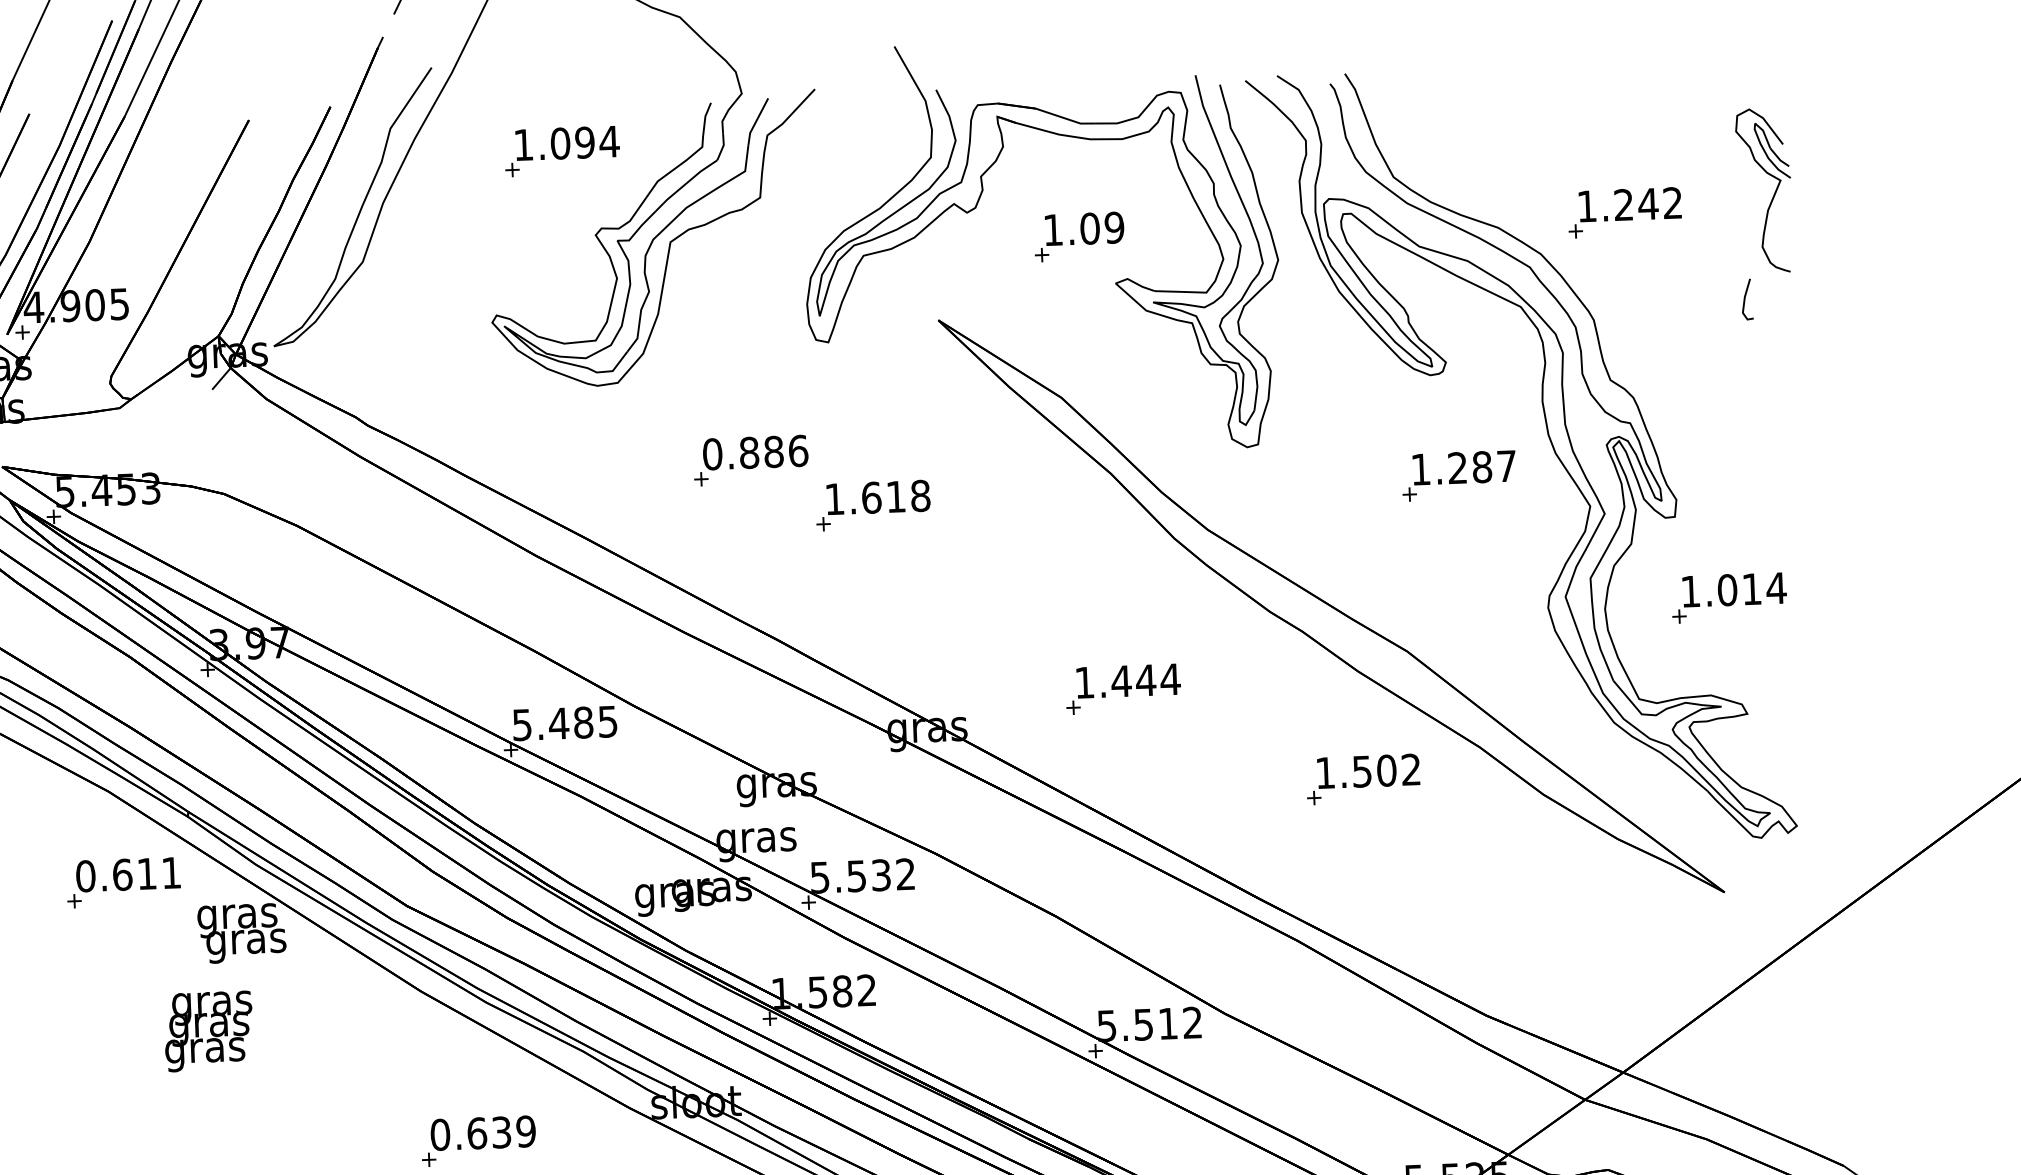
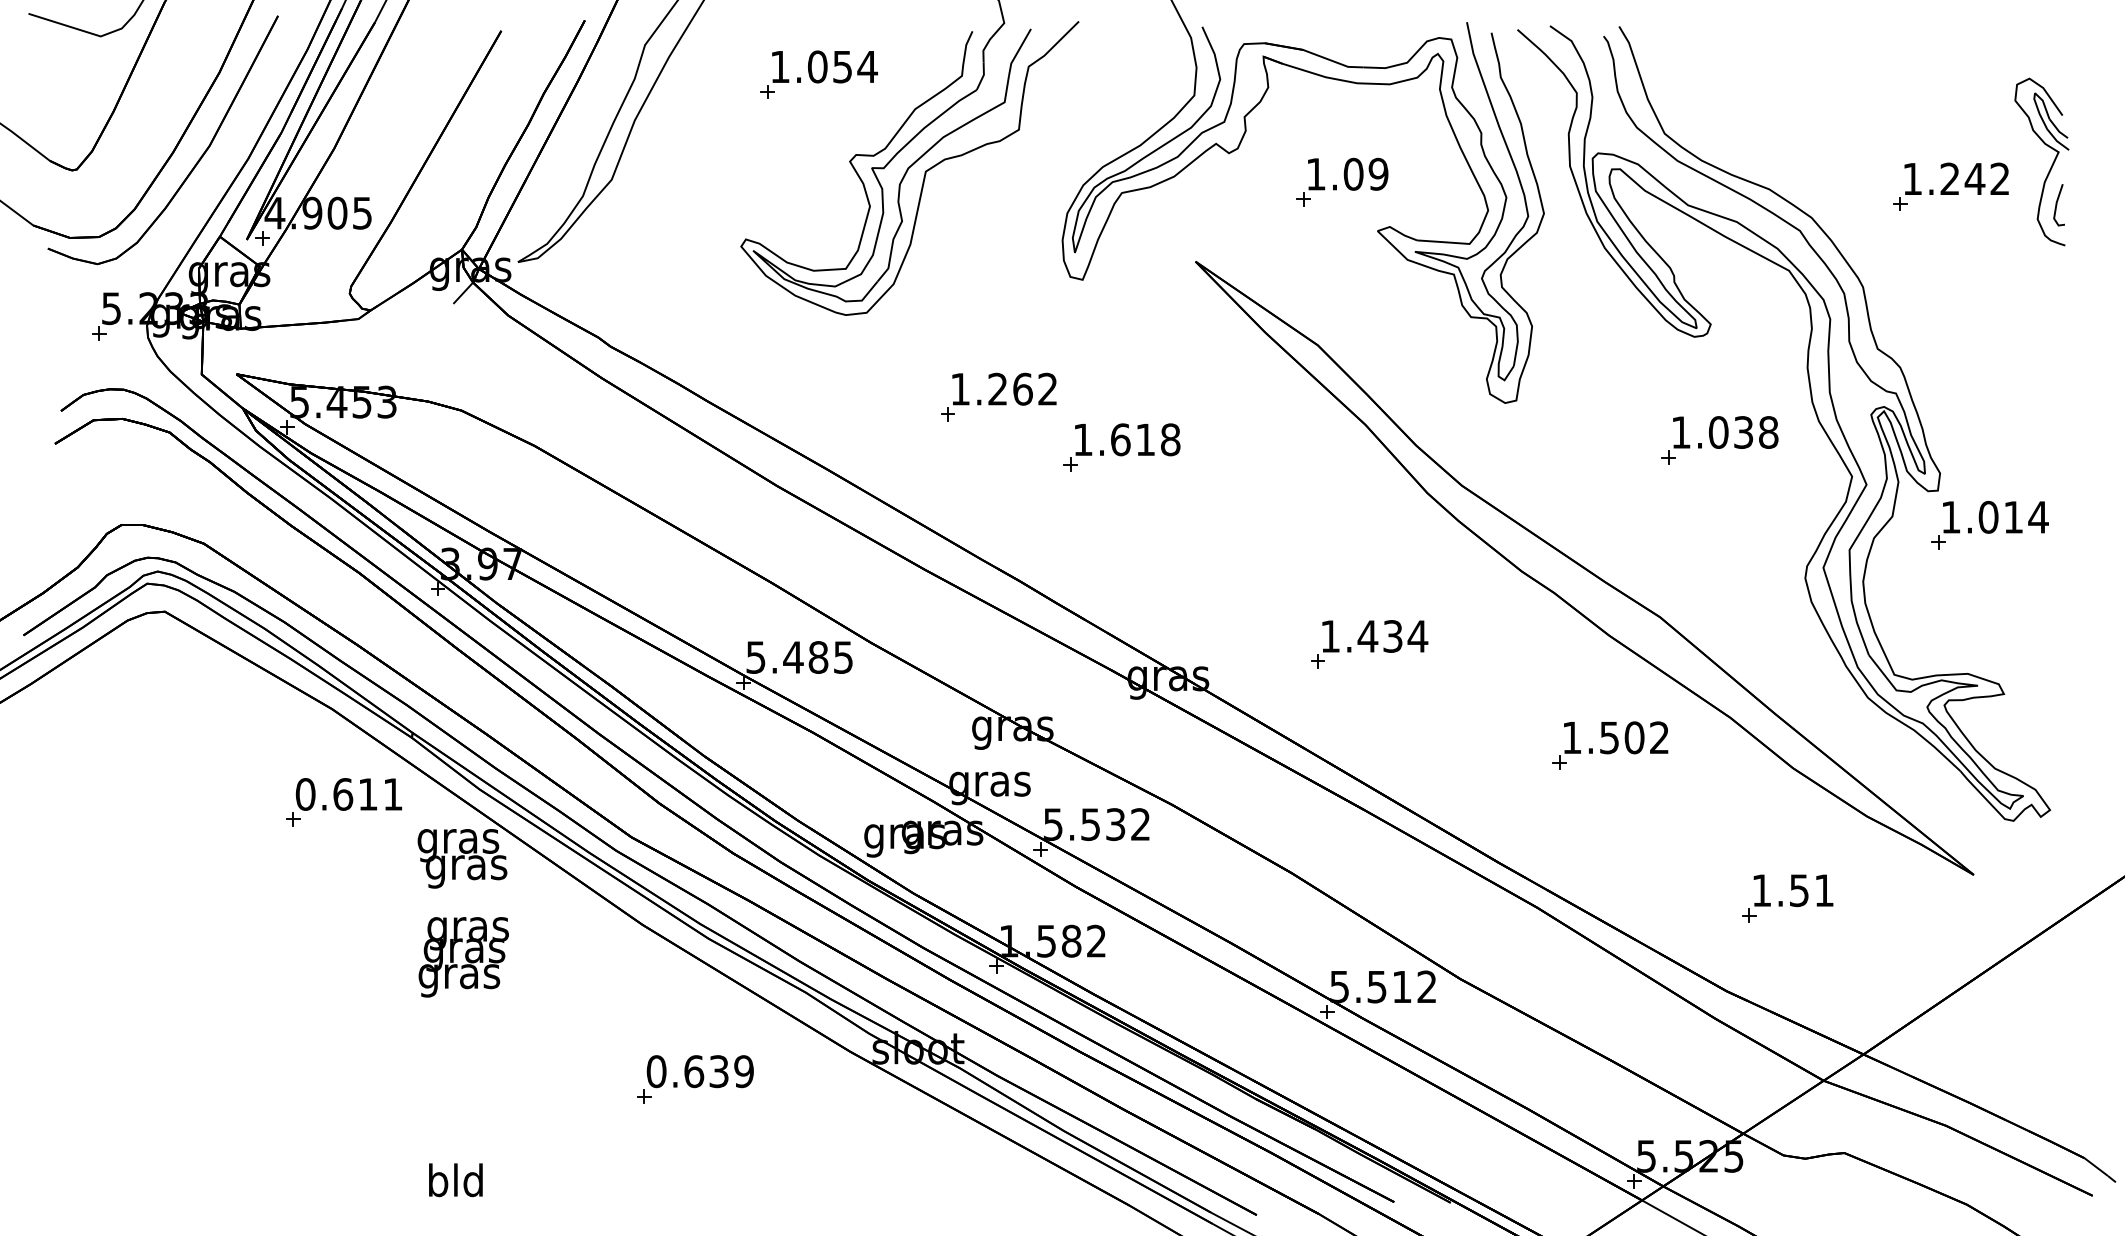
text: (584, 142) -> (842, 66), 1.094 -> 1.054
part: (1624, 212) -> (1950, 186), moved
line: (1745, 299) -> (2057, 205), moved
text: (754, 451) -> (1003, 388), 0.886 -> 1.262
text: (1482, 467) -> (1743, 432), 1.287 -> 1.038
part: (1728, 598) -> (1989, 525), moved
text: (1145, 680) -> (1392, 636), 1.444 -> 1.434
part: (1542, 922) -> (1787, 898), added
text: (208, 1031) -> (463, 957), moved

